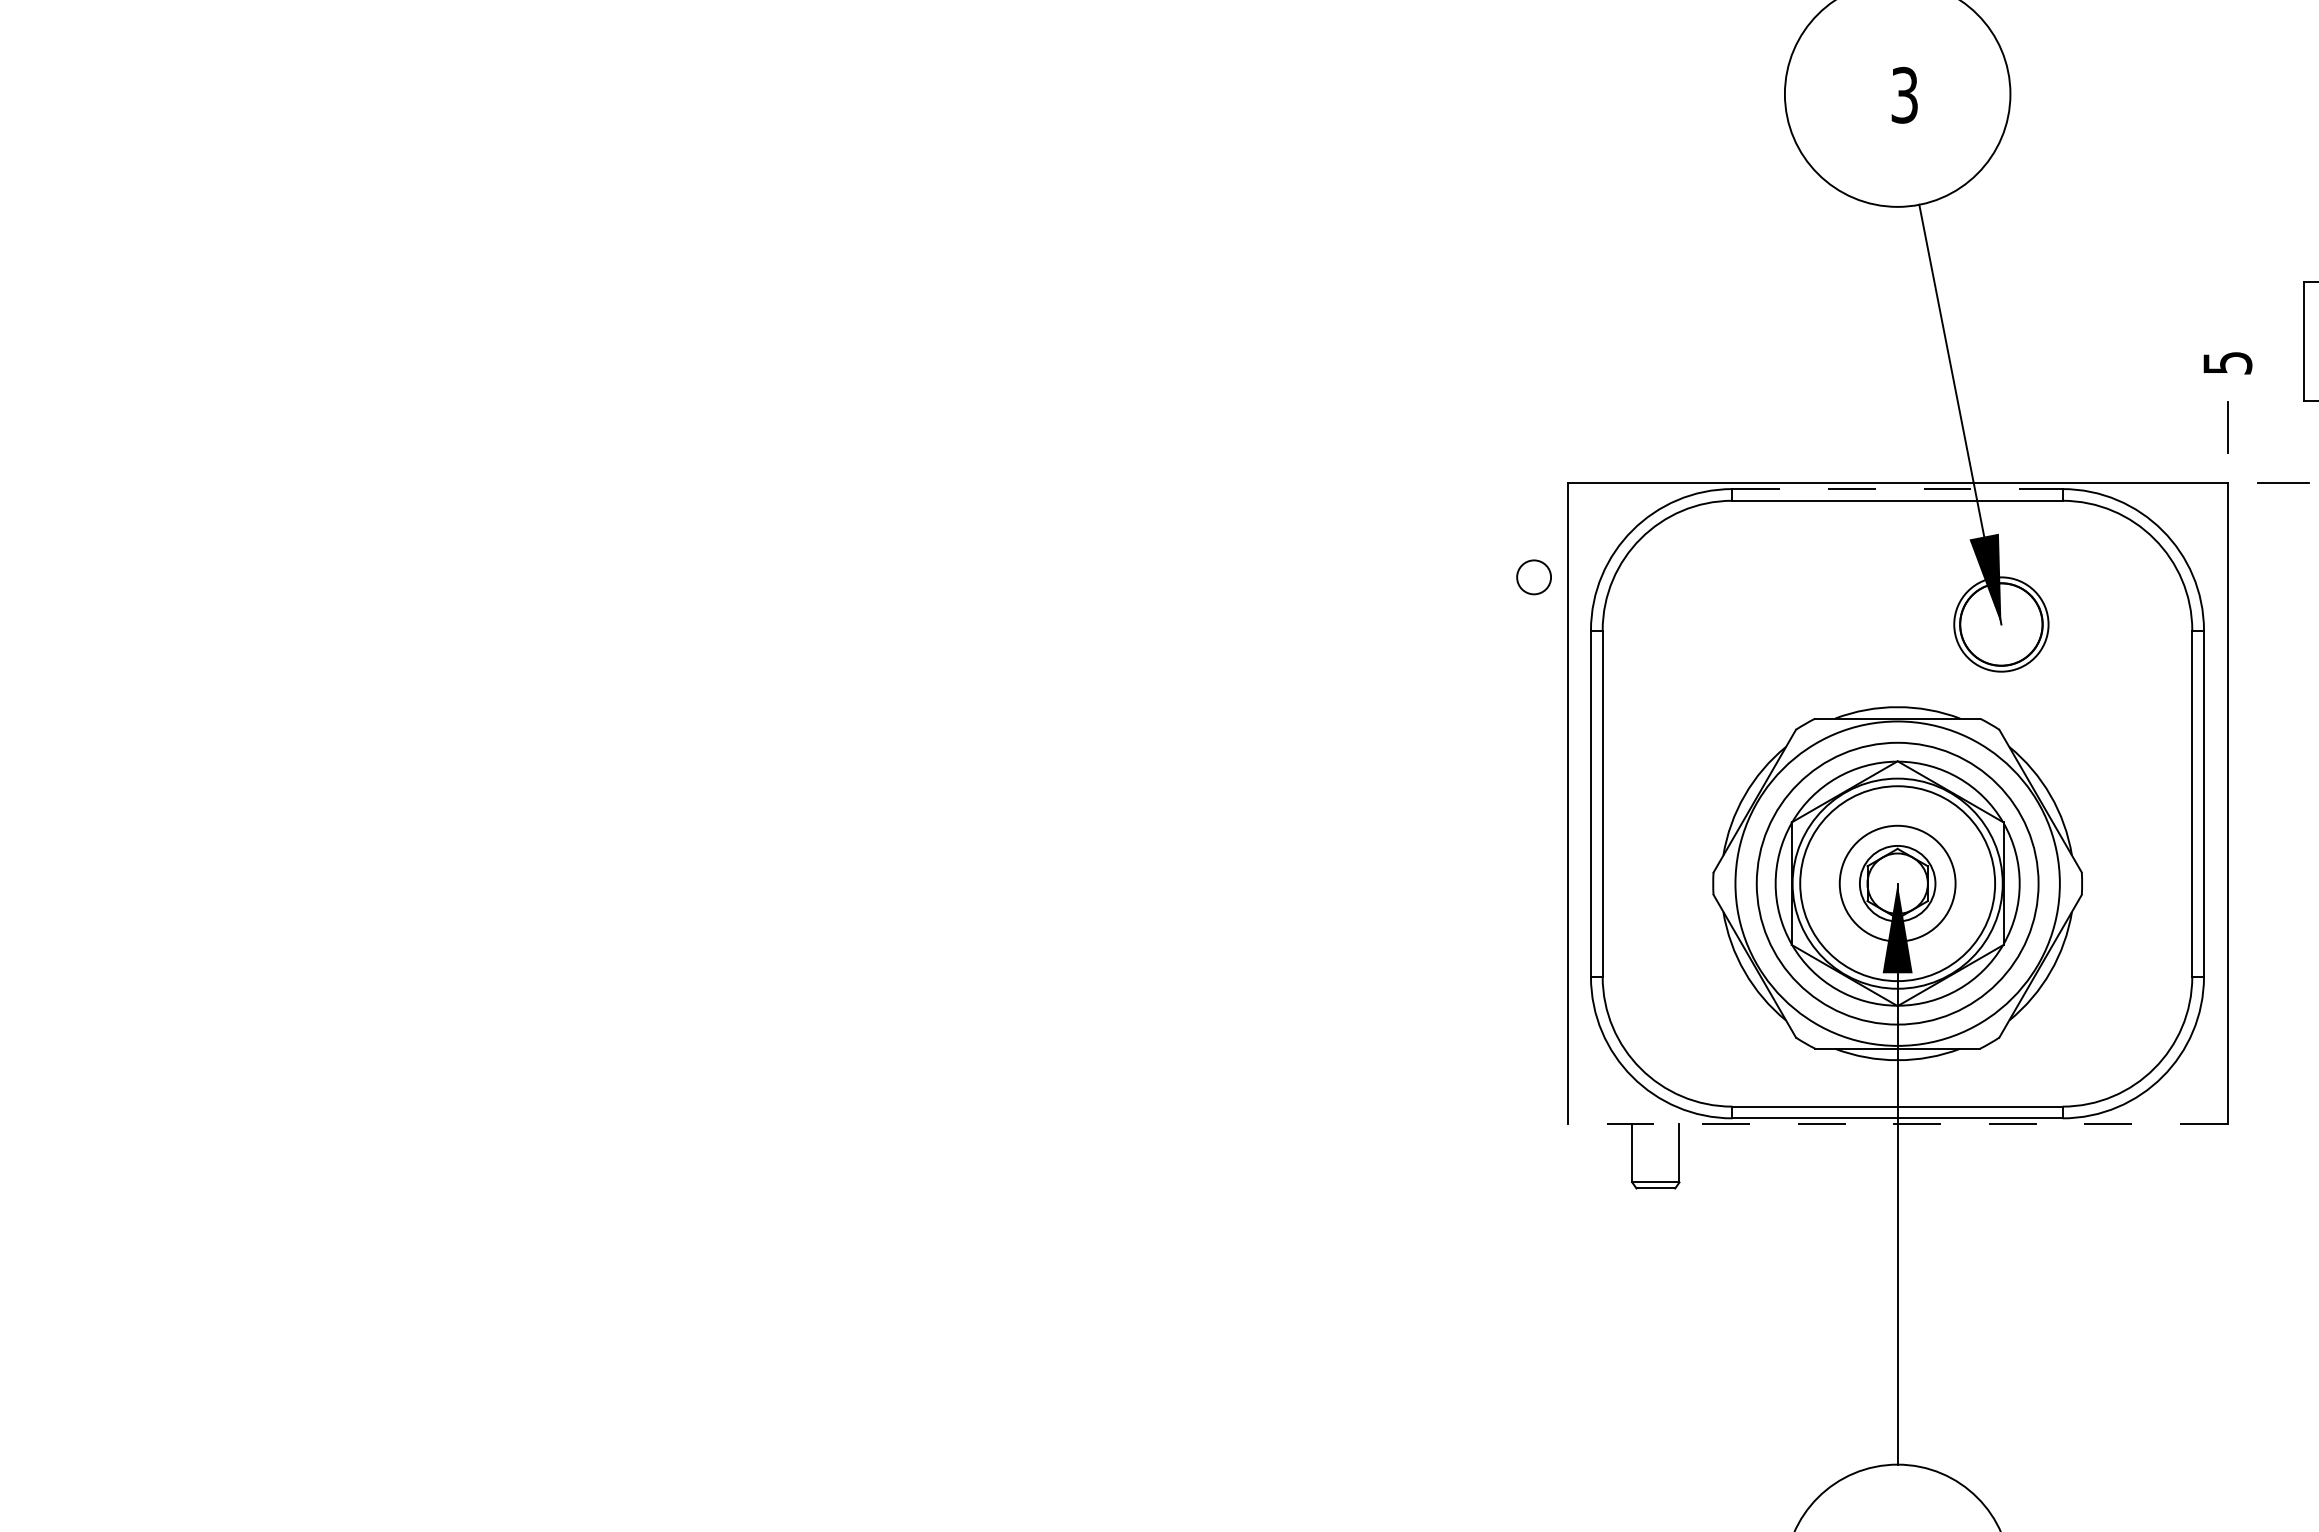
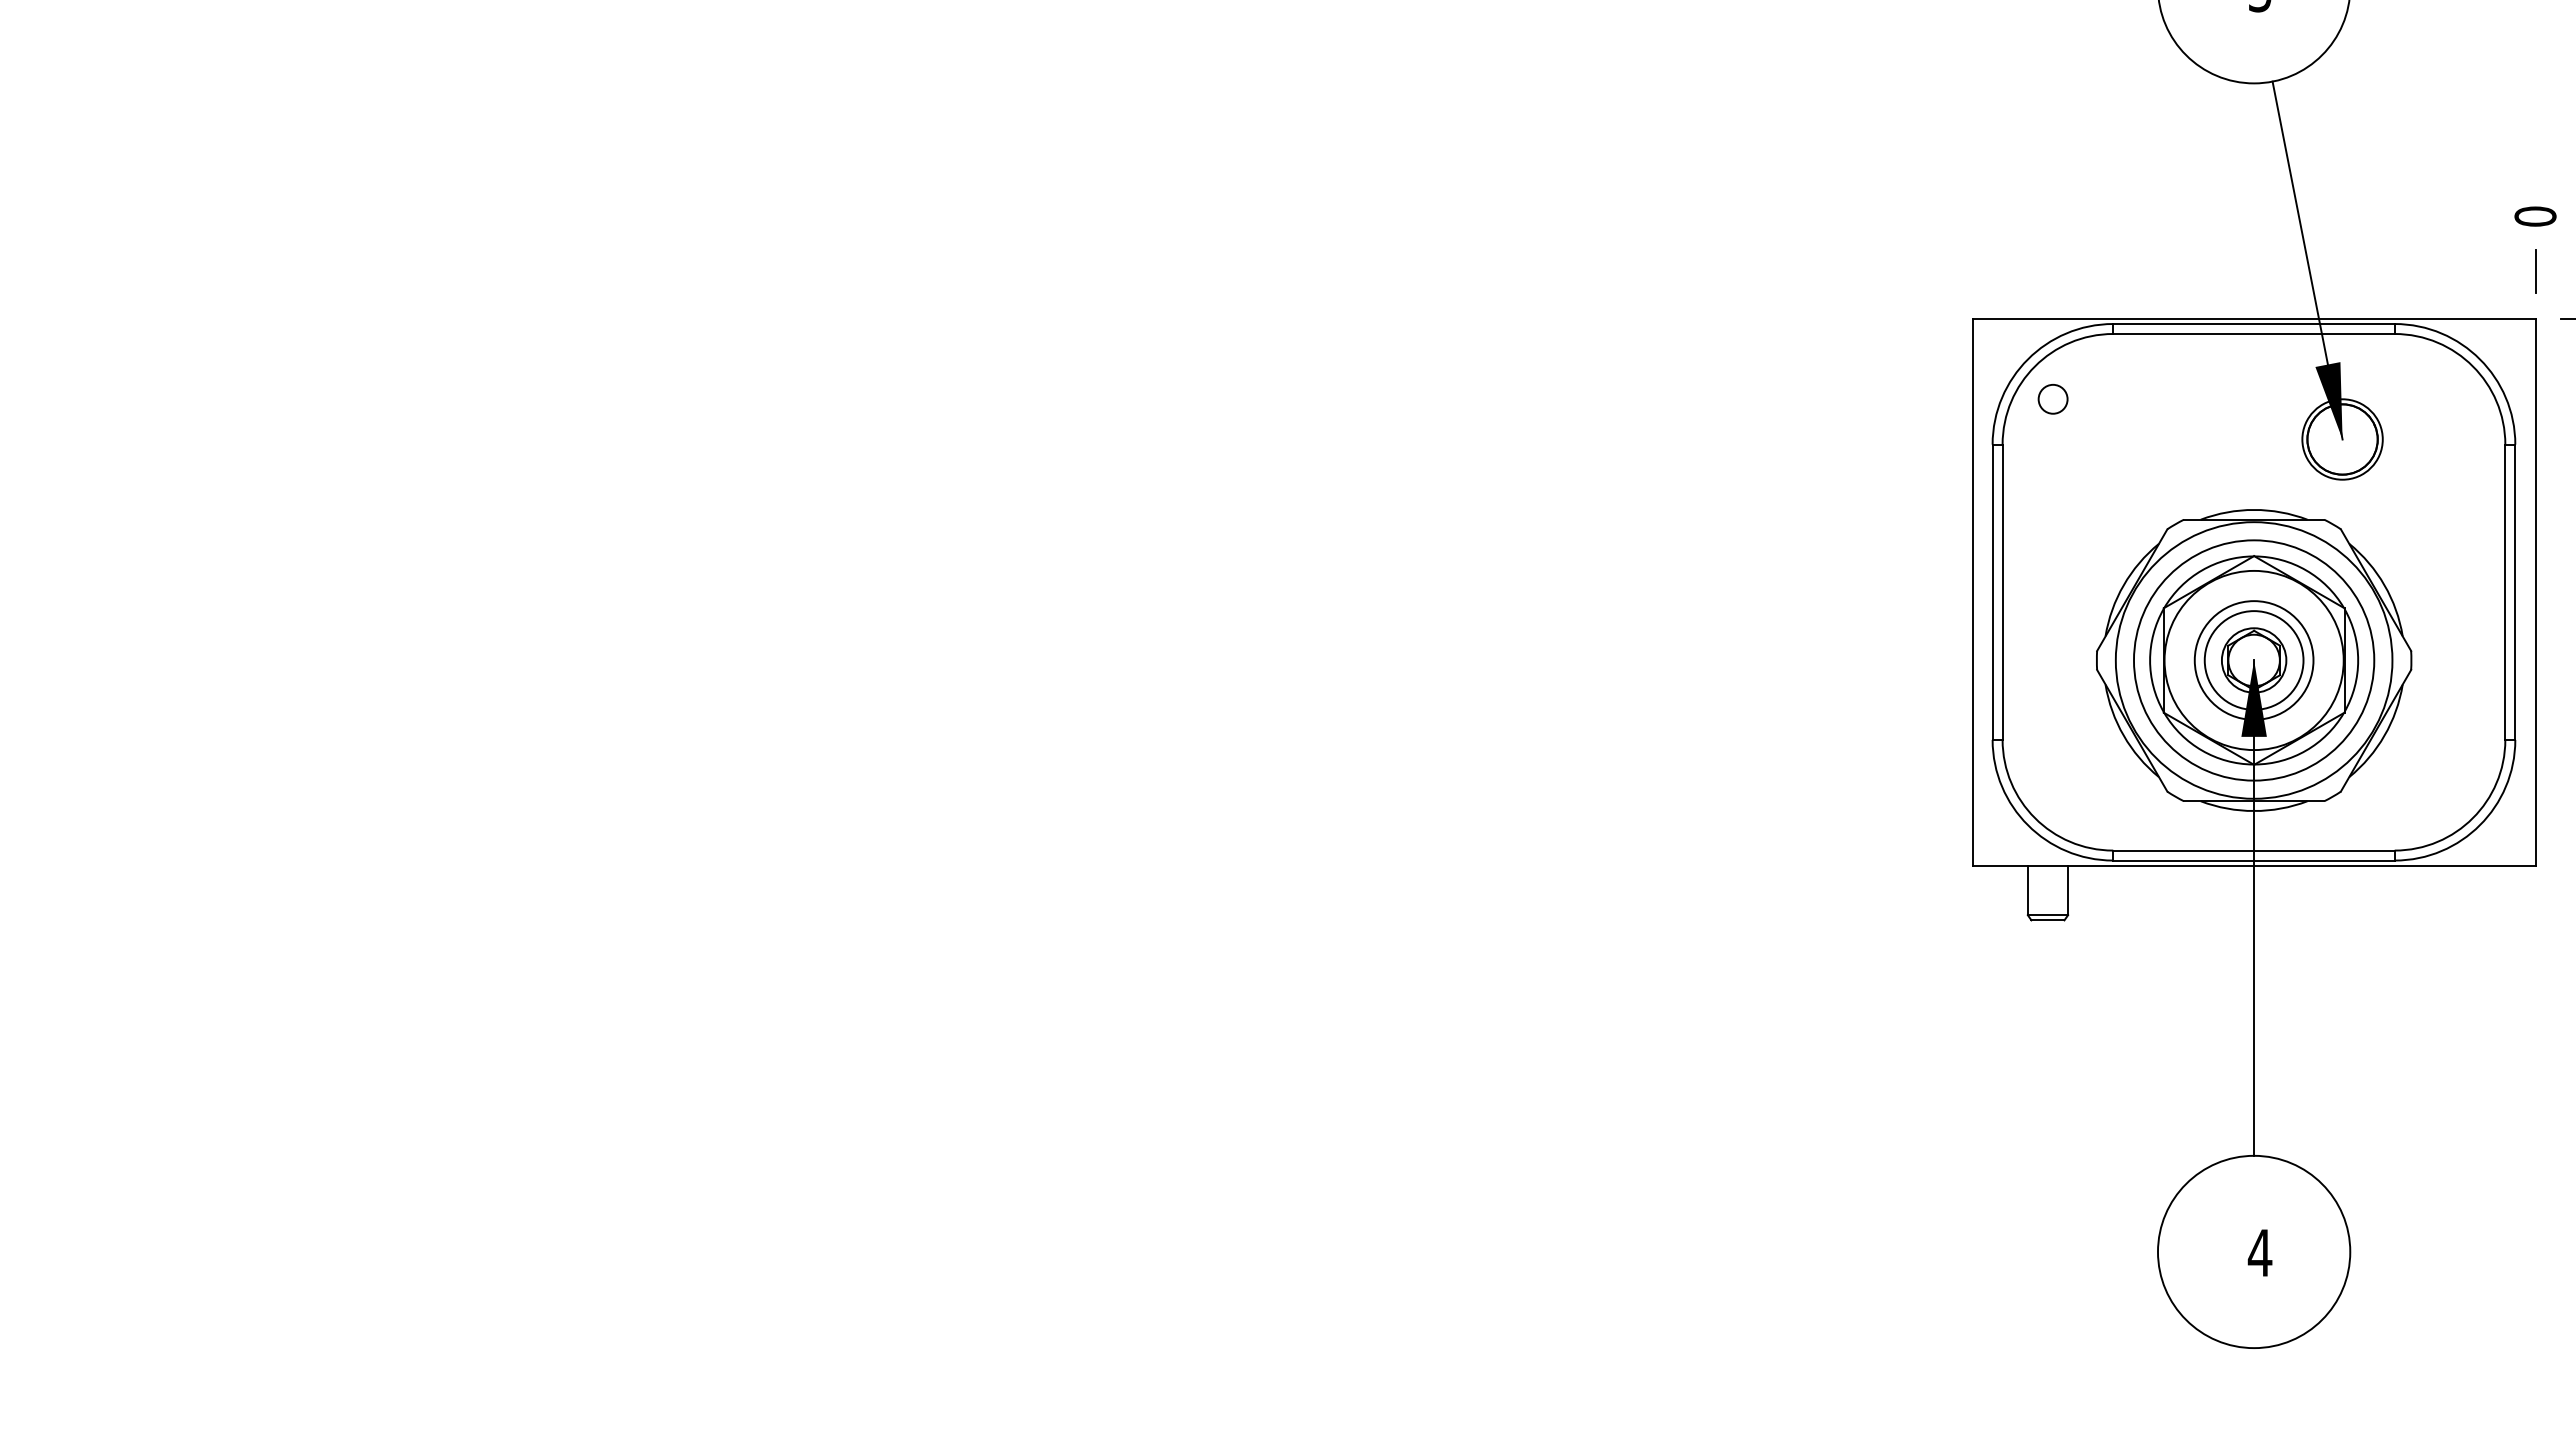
text: (2227, 362) -> (2535, 216), 5 -> 0
line: (1896, 489) -> (2253, 324), dashed -> solid
circle: (1533, 577) -> (2052, 399), moved
circle: (1896, 883) -> (2253, 660), size x0.71
line: (1896, 1124) -> (2253, 865), dashed -> solid

